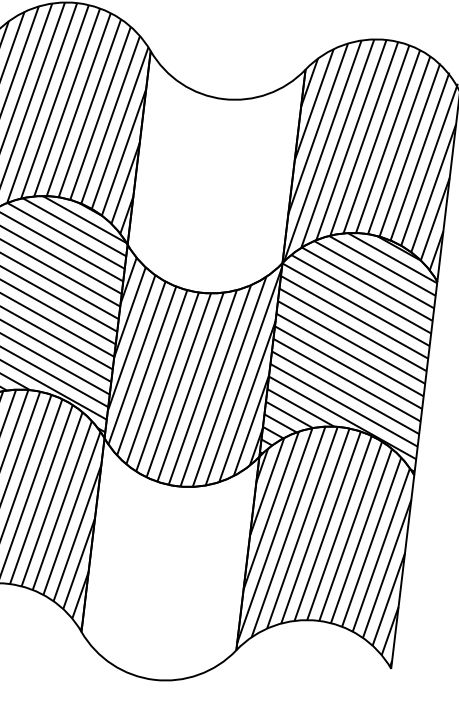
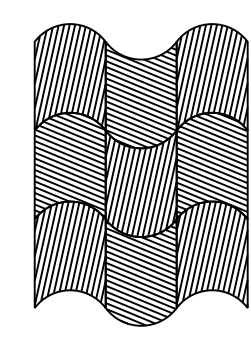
hatch: (212, 177) -> (140, 95), added
hatch: (166, 565) -> (140, 273), added

